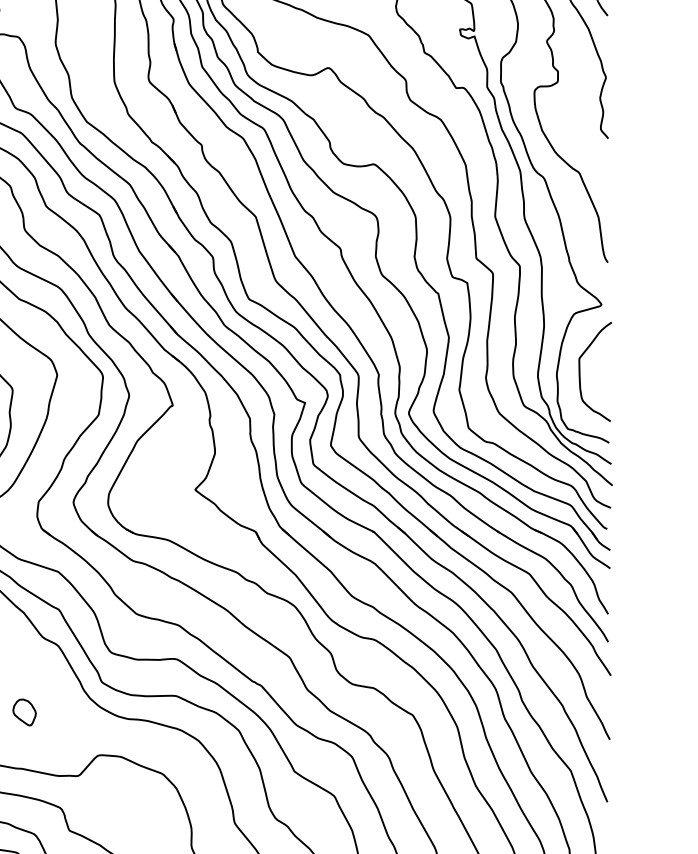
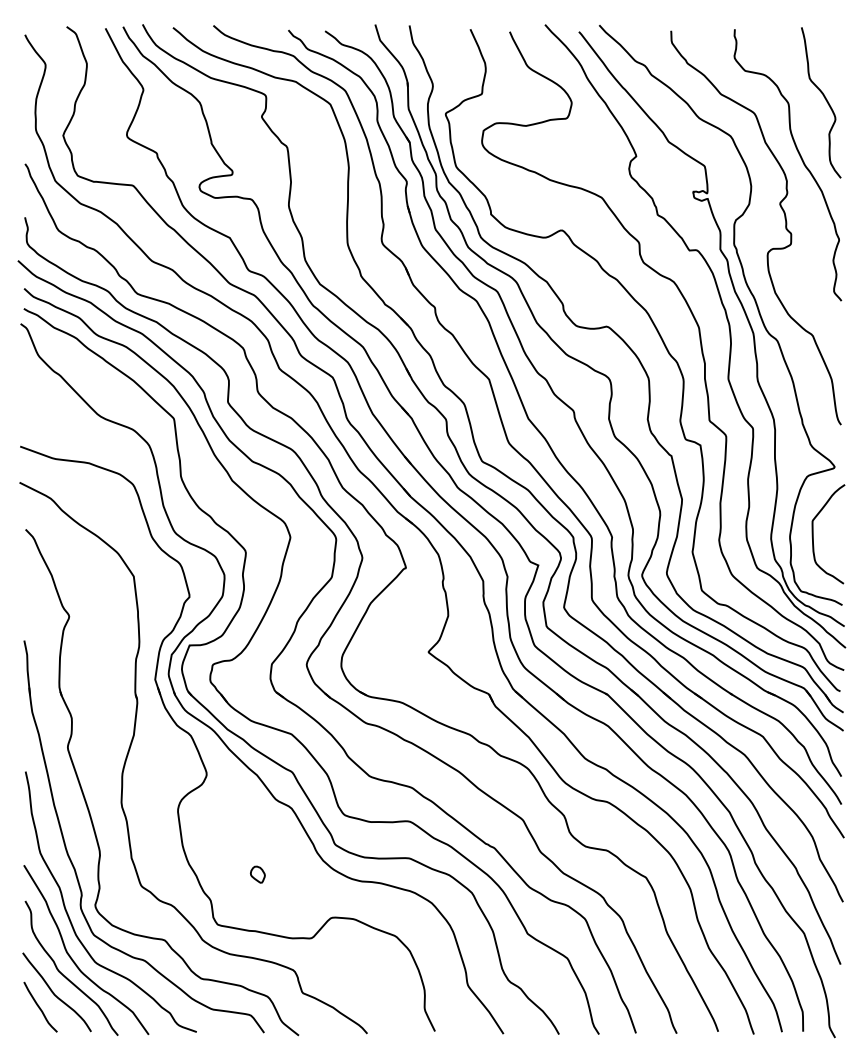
part: (24, 712) -> (257, 874), size x0.62

